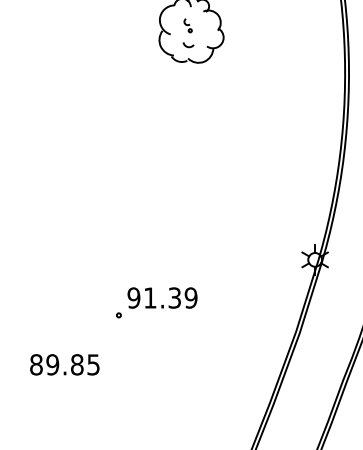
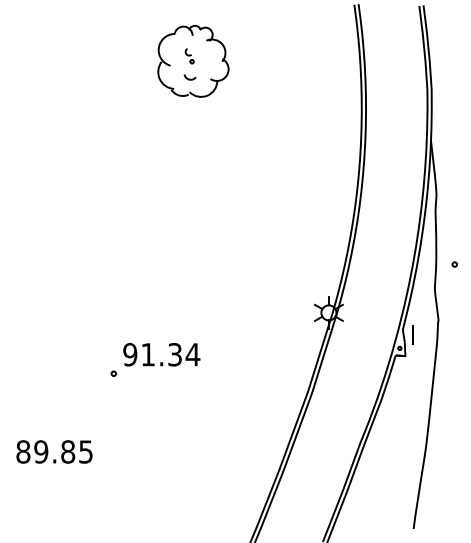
text: (190, 297) -> (192, 354), 91.39 -> 91.34
text: (64, 364) -> (54, 451), moved

